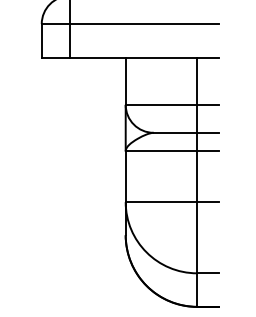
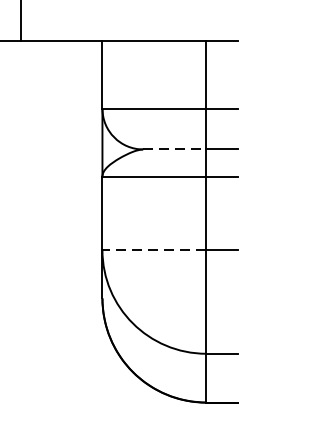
line: (175, 132) -> (174, 148), solid -> dashed
line: (161, 202) -> (154, 250), solid -> dashed

